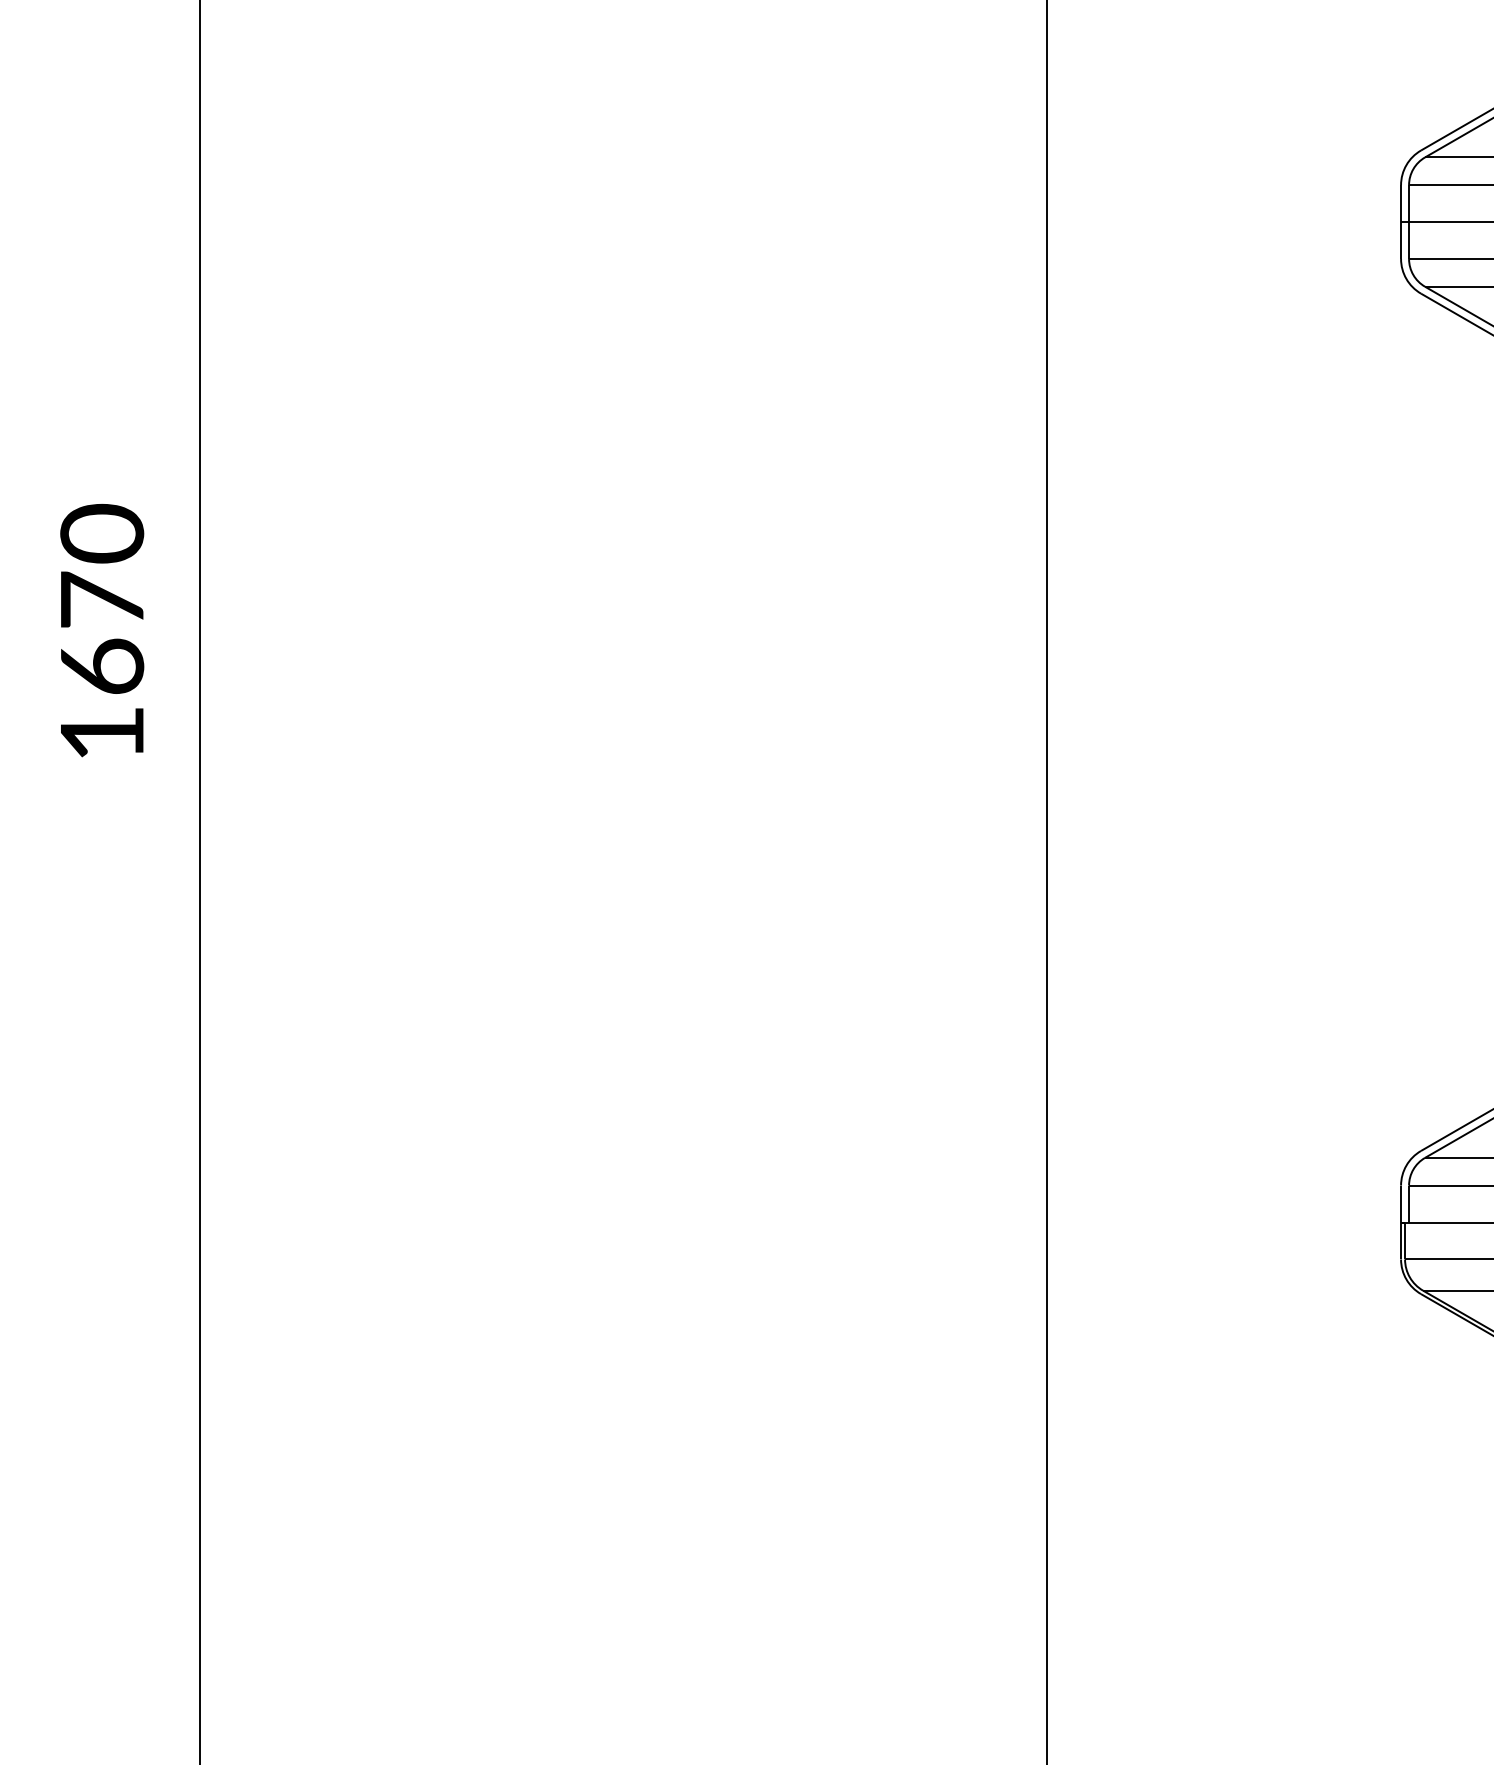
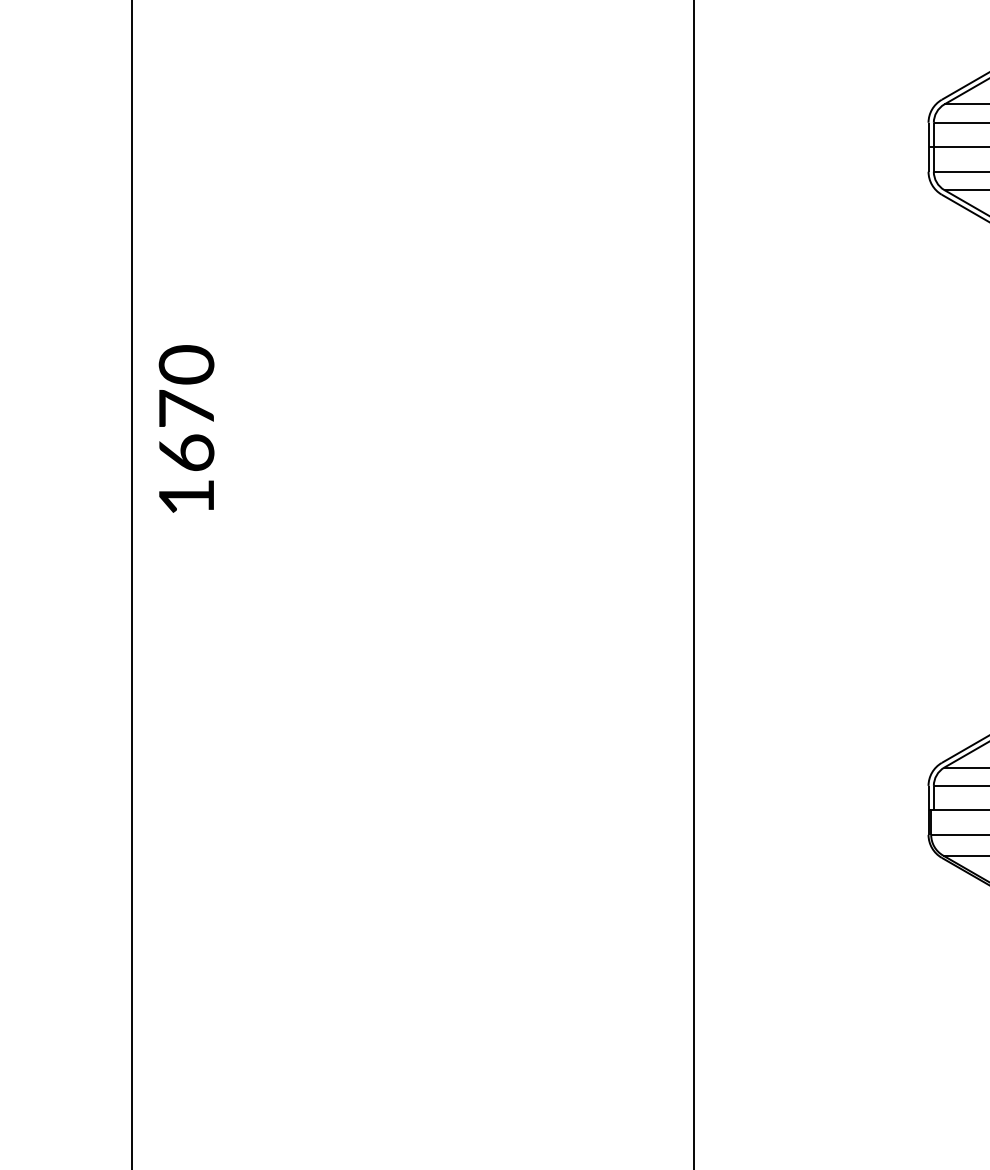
text: (102, 629) -> (186, 428), moved

